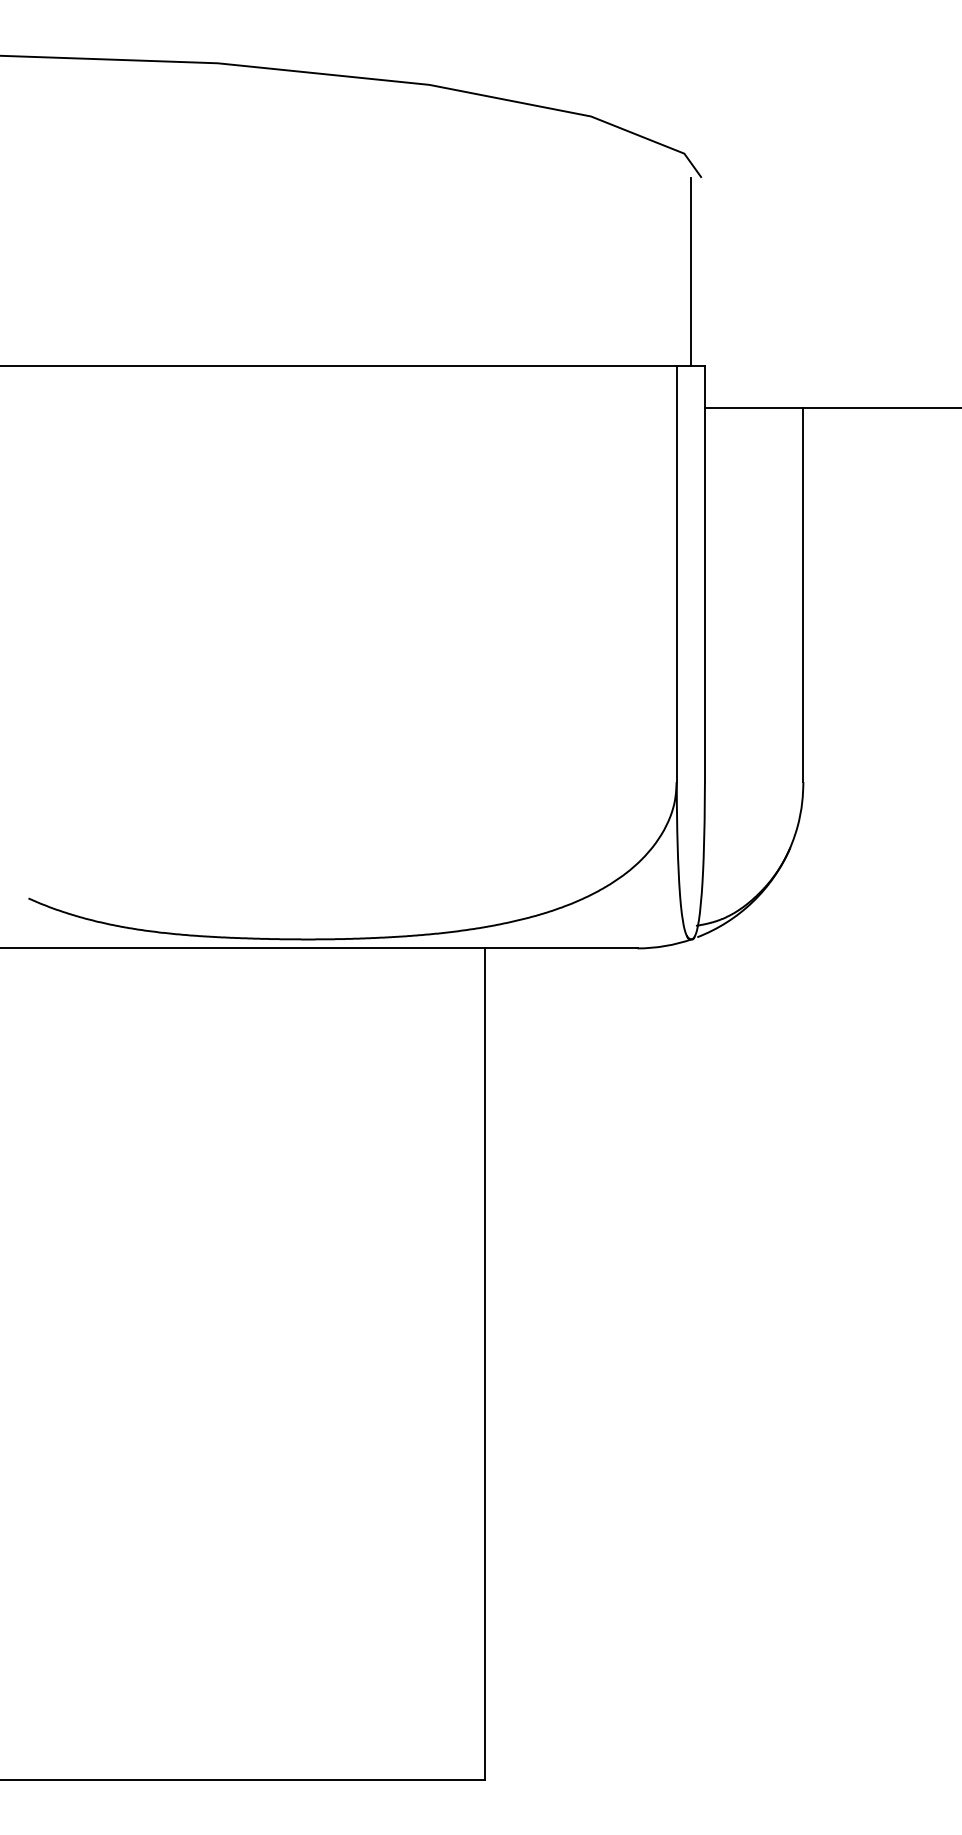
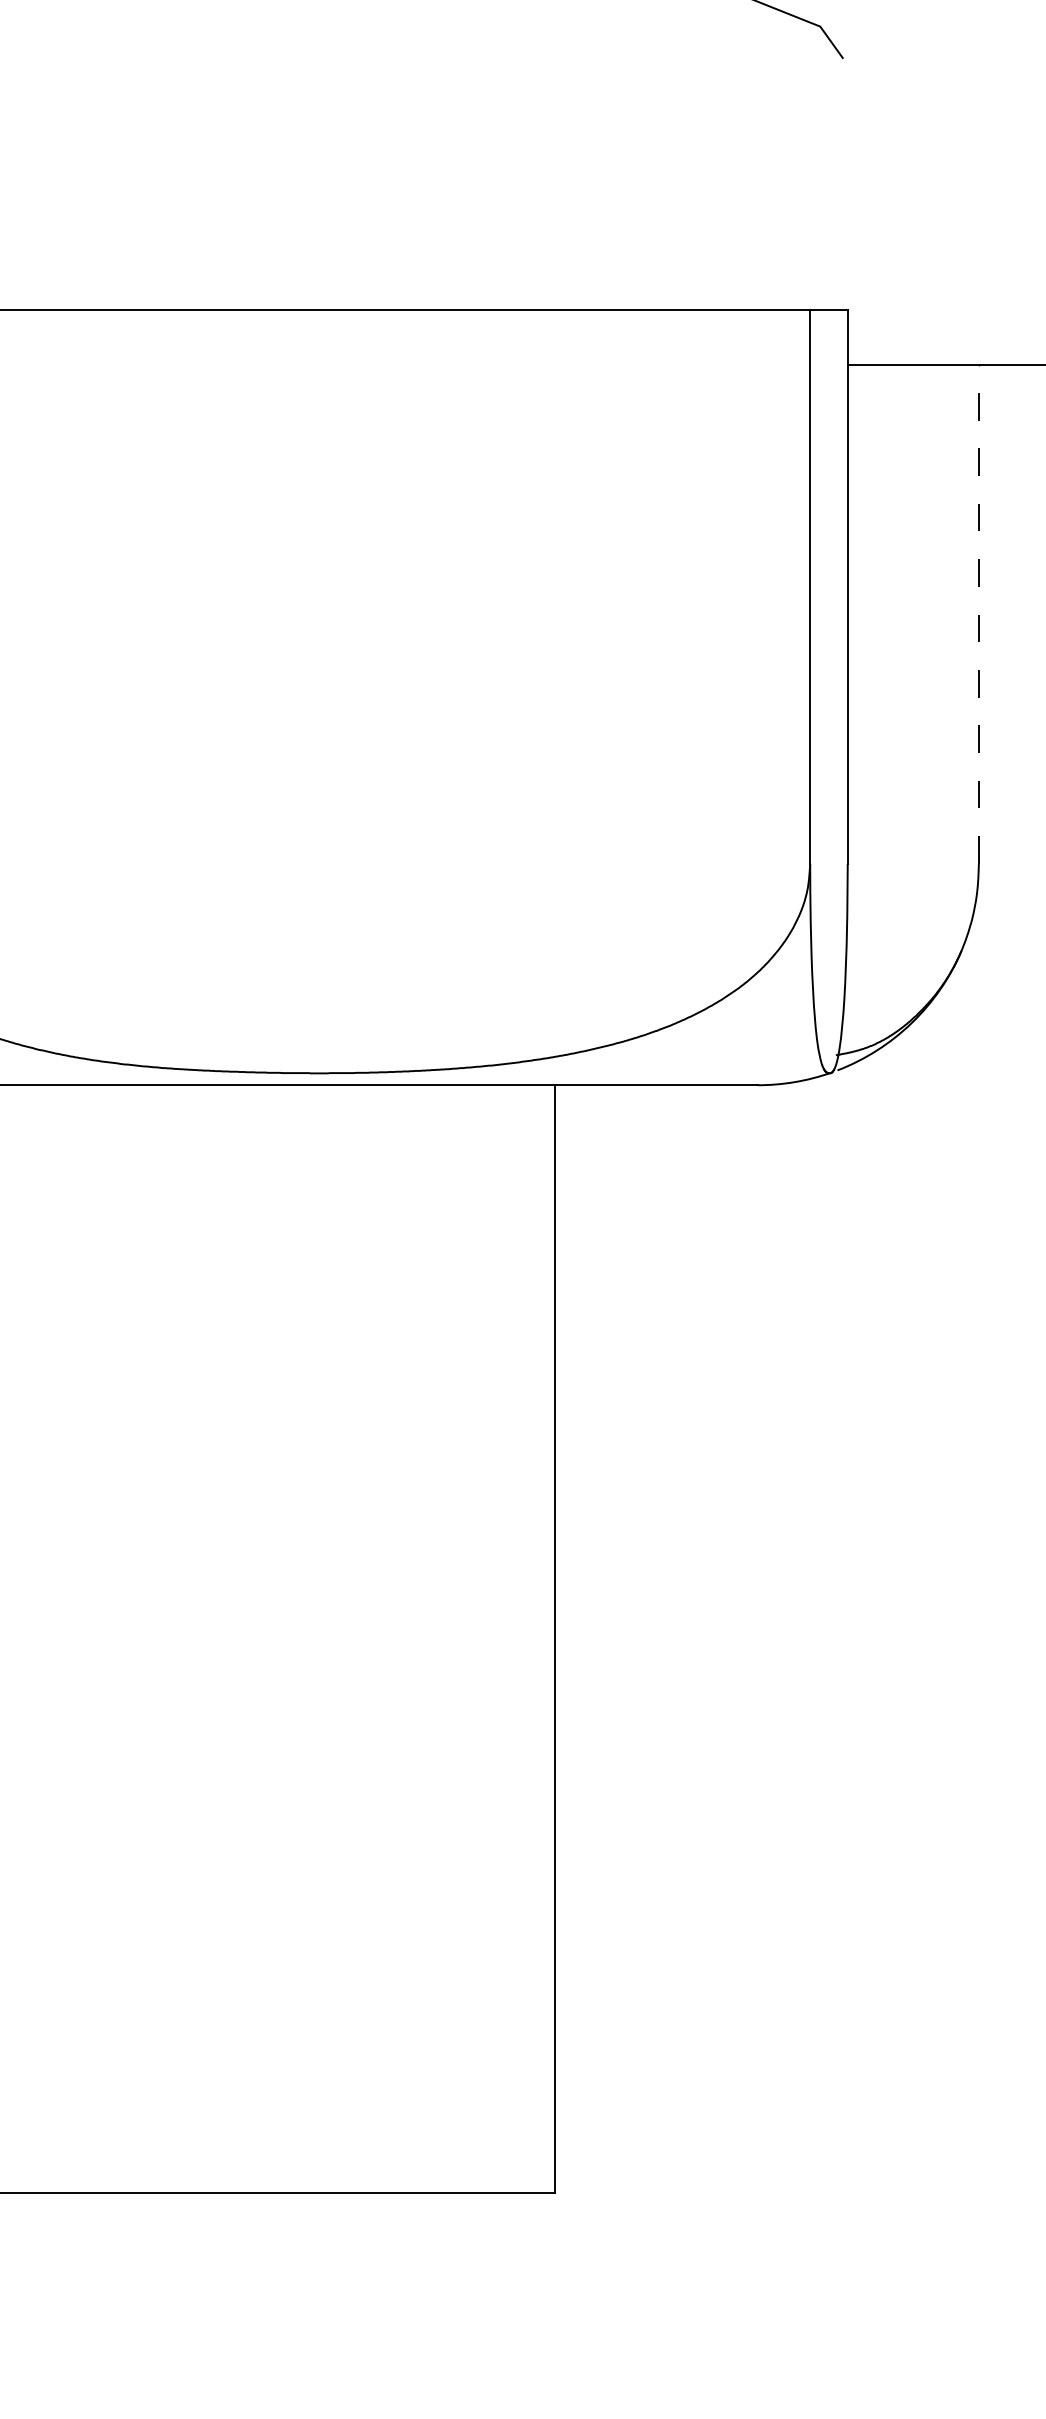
line: (691, 271) -> (829, 183), removed
line: (803, 594) -> (978, 613), solid -> dashed

